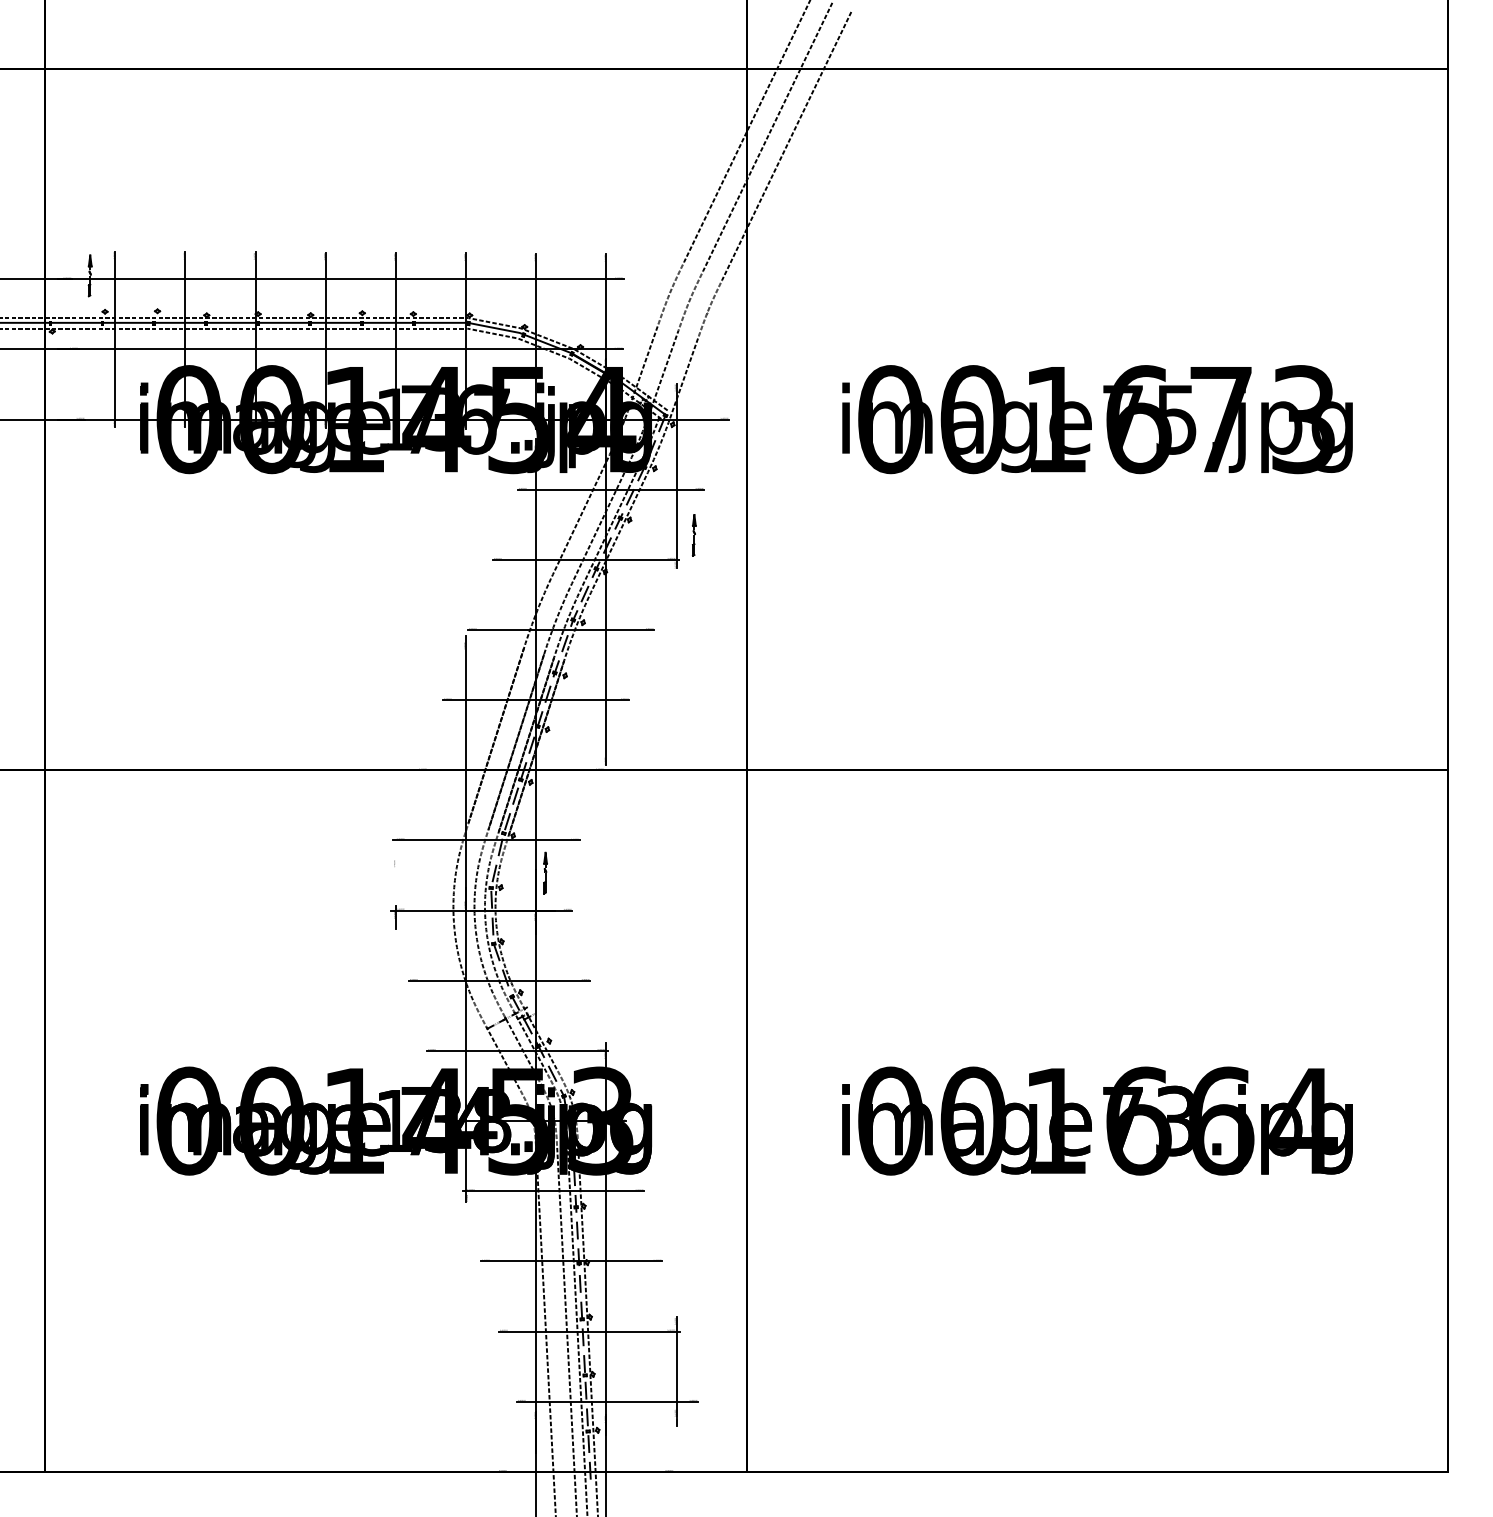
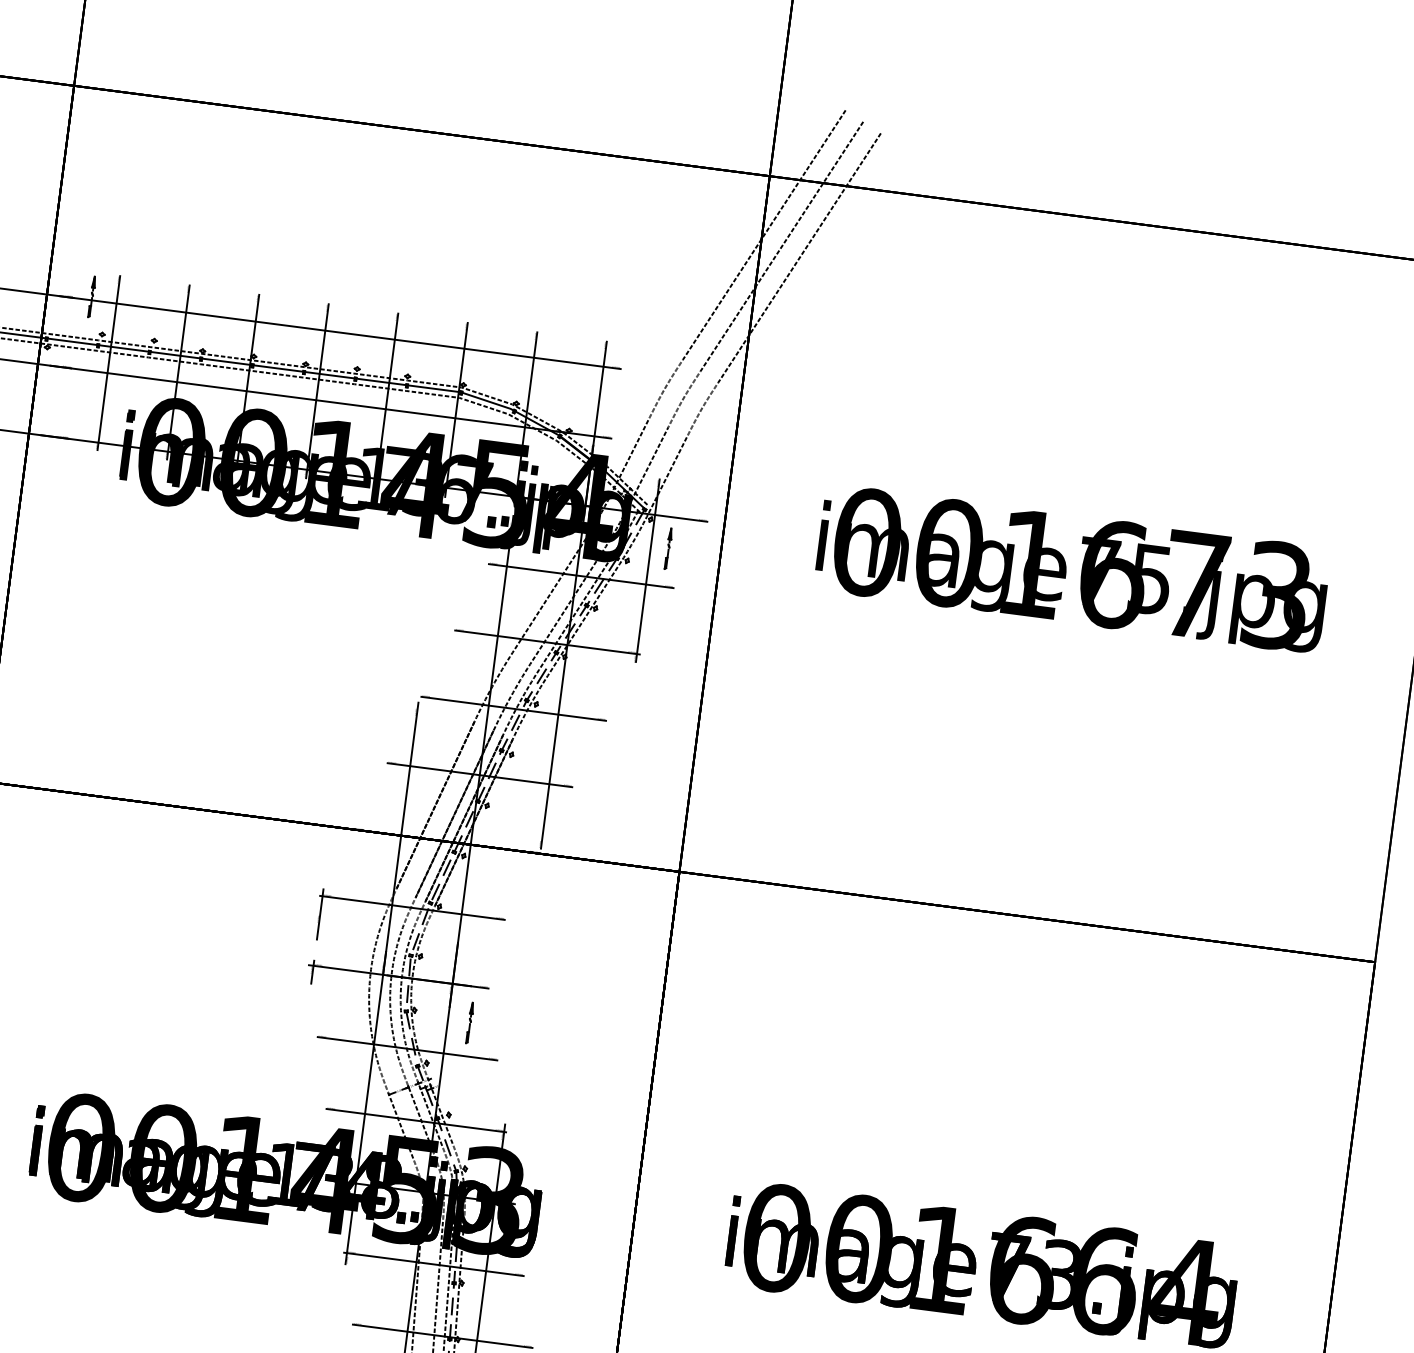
part: (694, 535) -> (668, 548), moved
line: (395, 858) -> (319, 914), added
line: (545, 872) -> (470, 1022), moved

